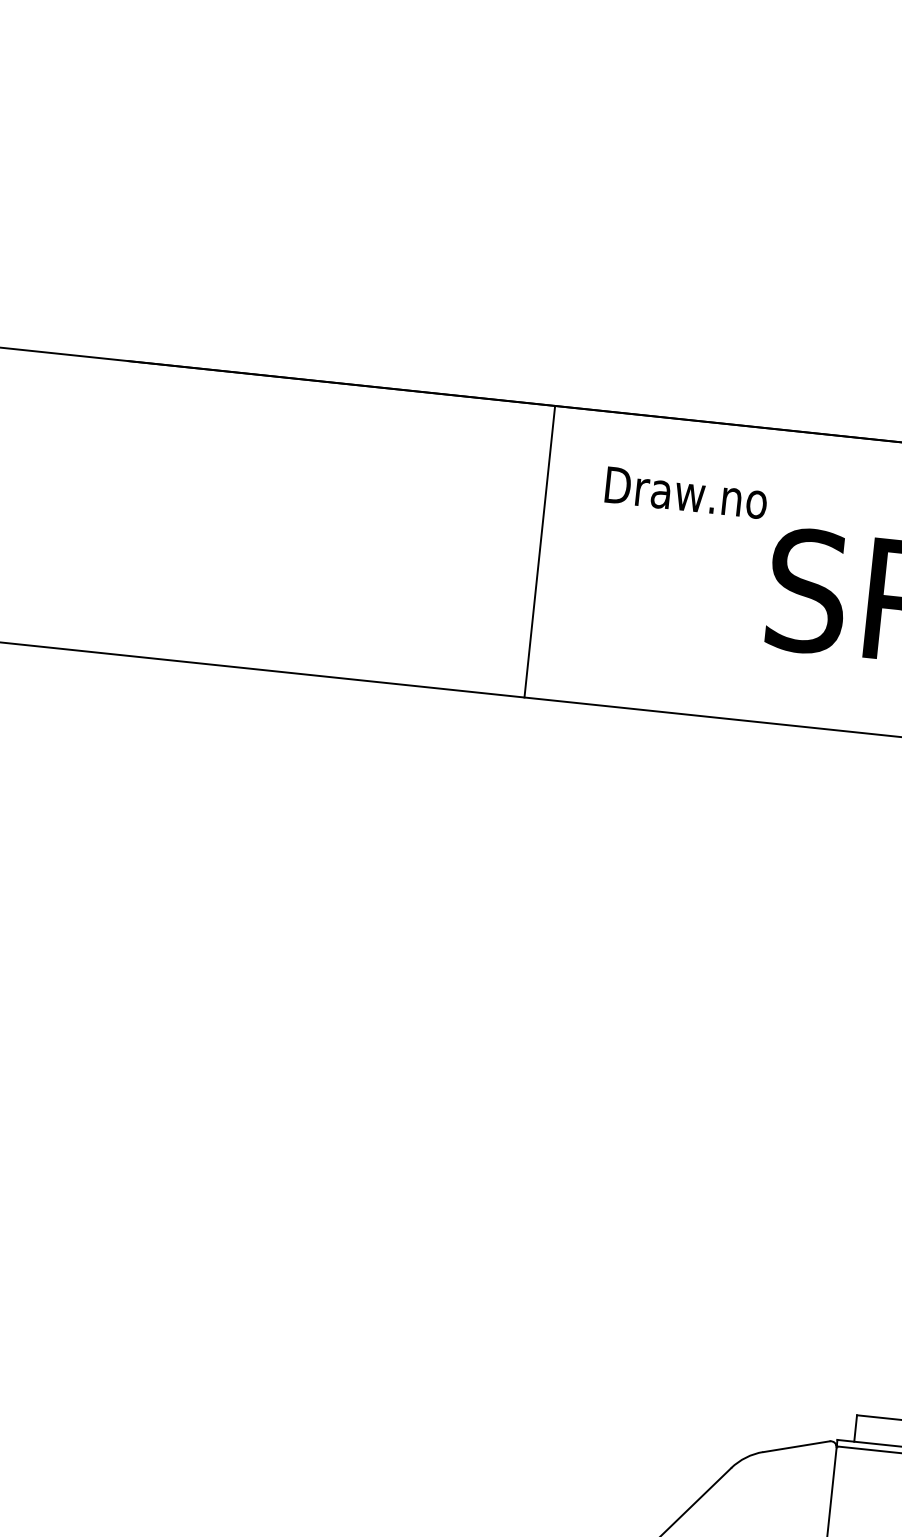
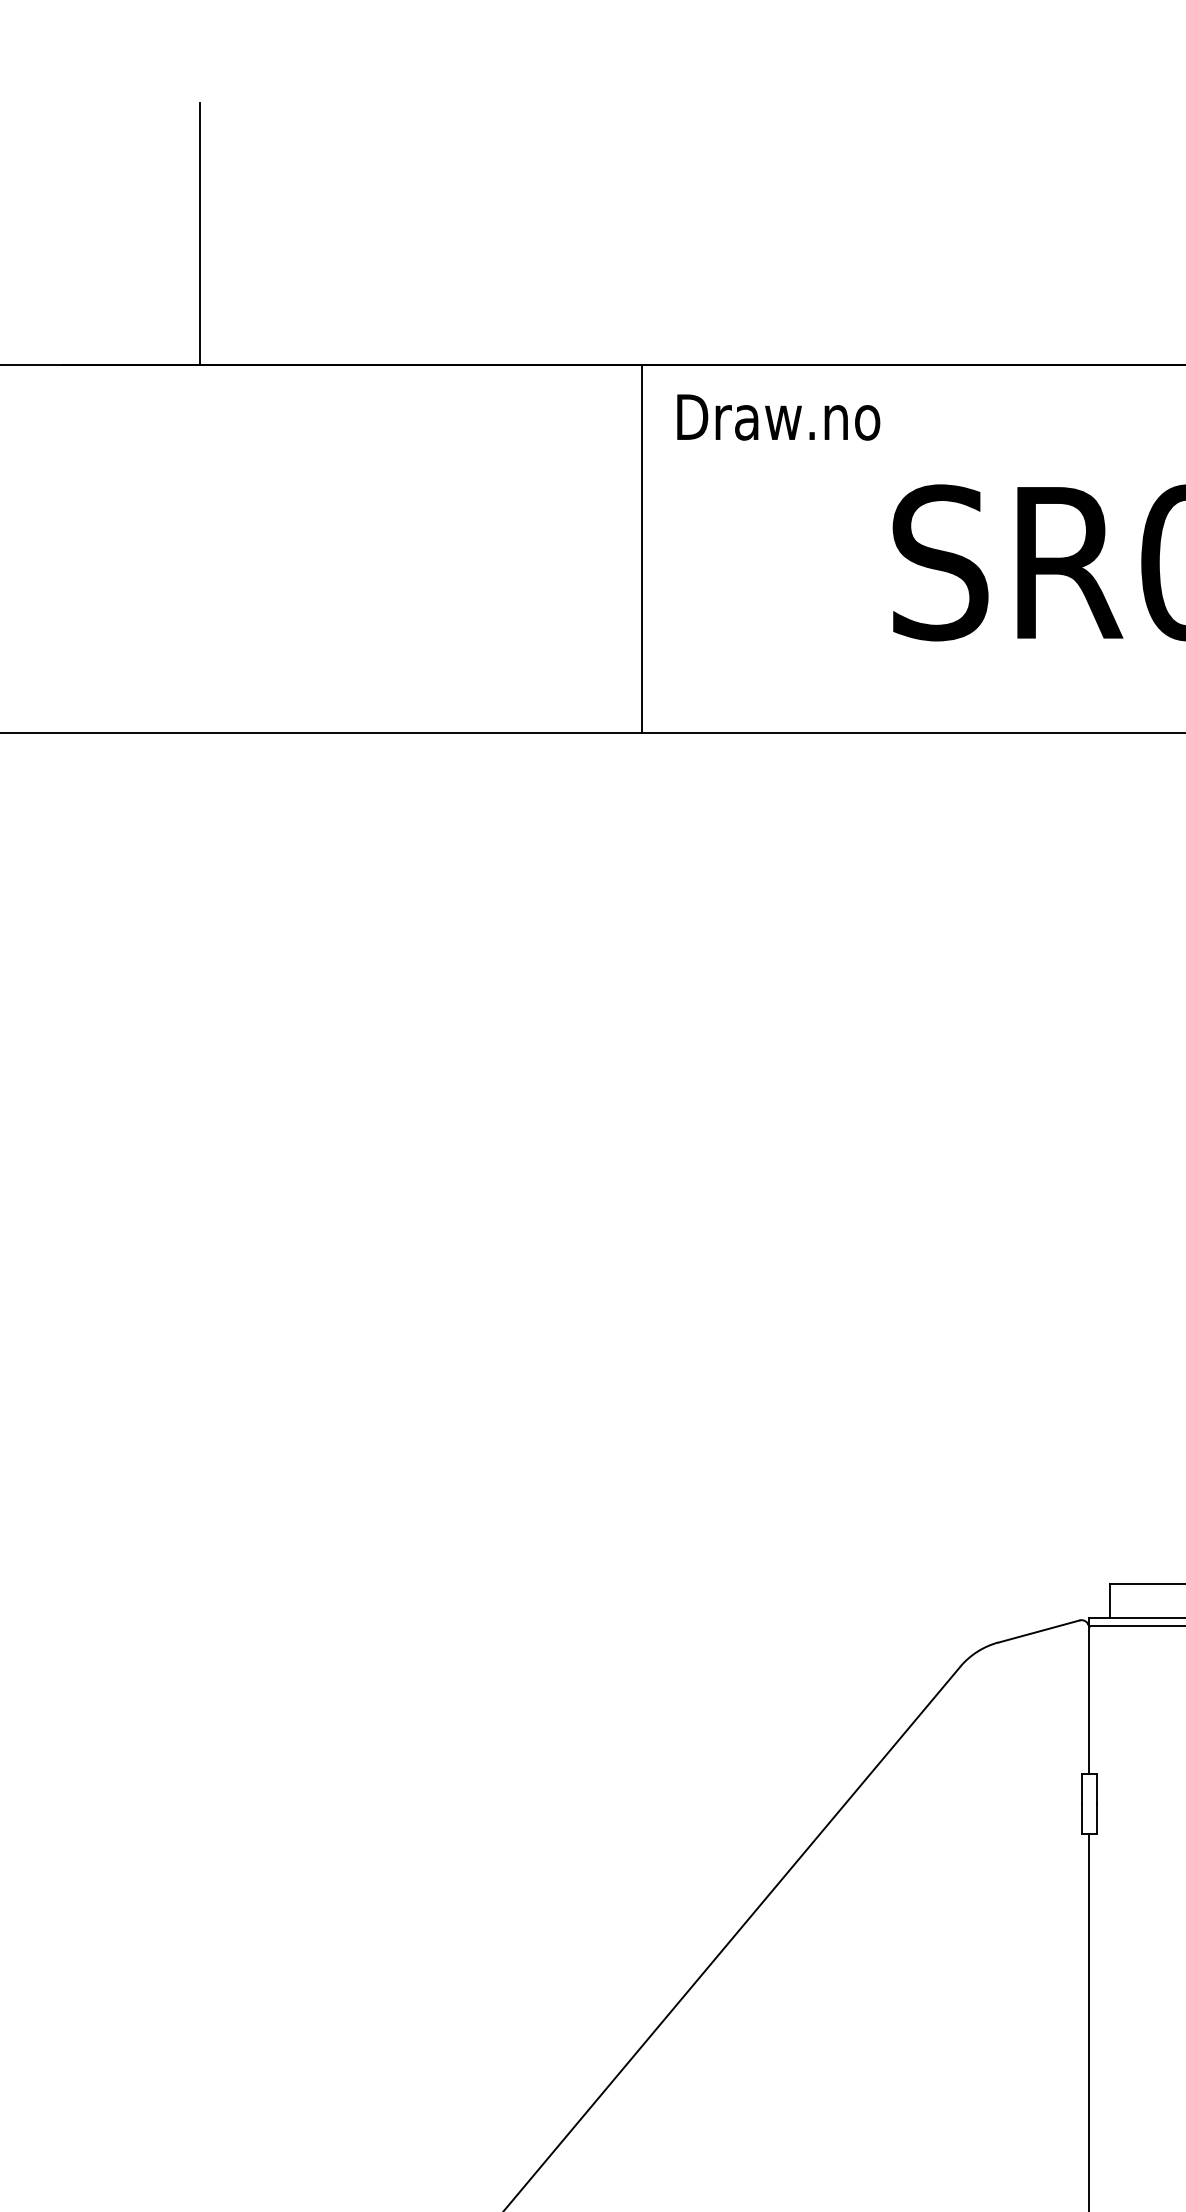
line: (247, 268) -> (199, 233), added
text: (686, 493) -> (778, 417), moved
line: (539, 551) -> (642, 548), moved

